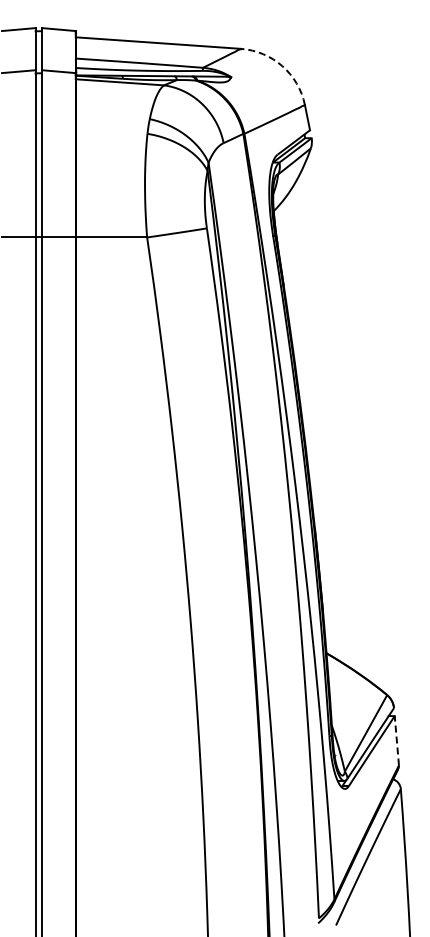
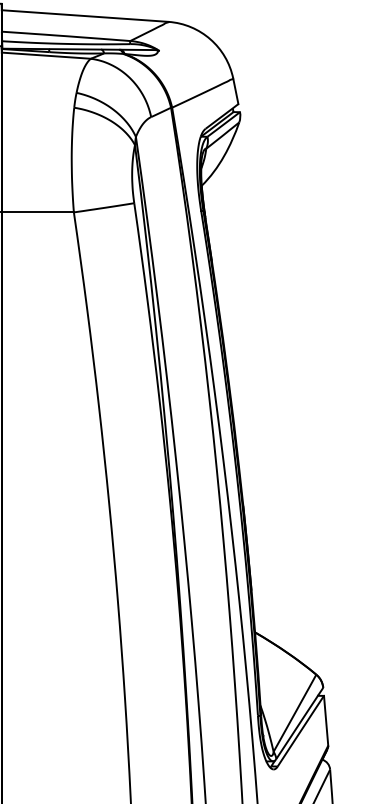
arc: (282, 66) -> (210, 39), dashed -> solid
line: (396, 740) -> (325, 720), dashed -> solid

